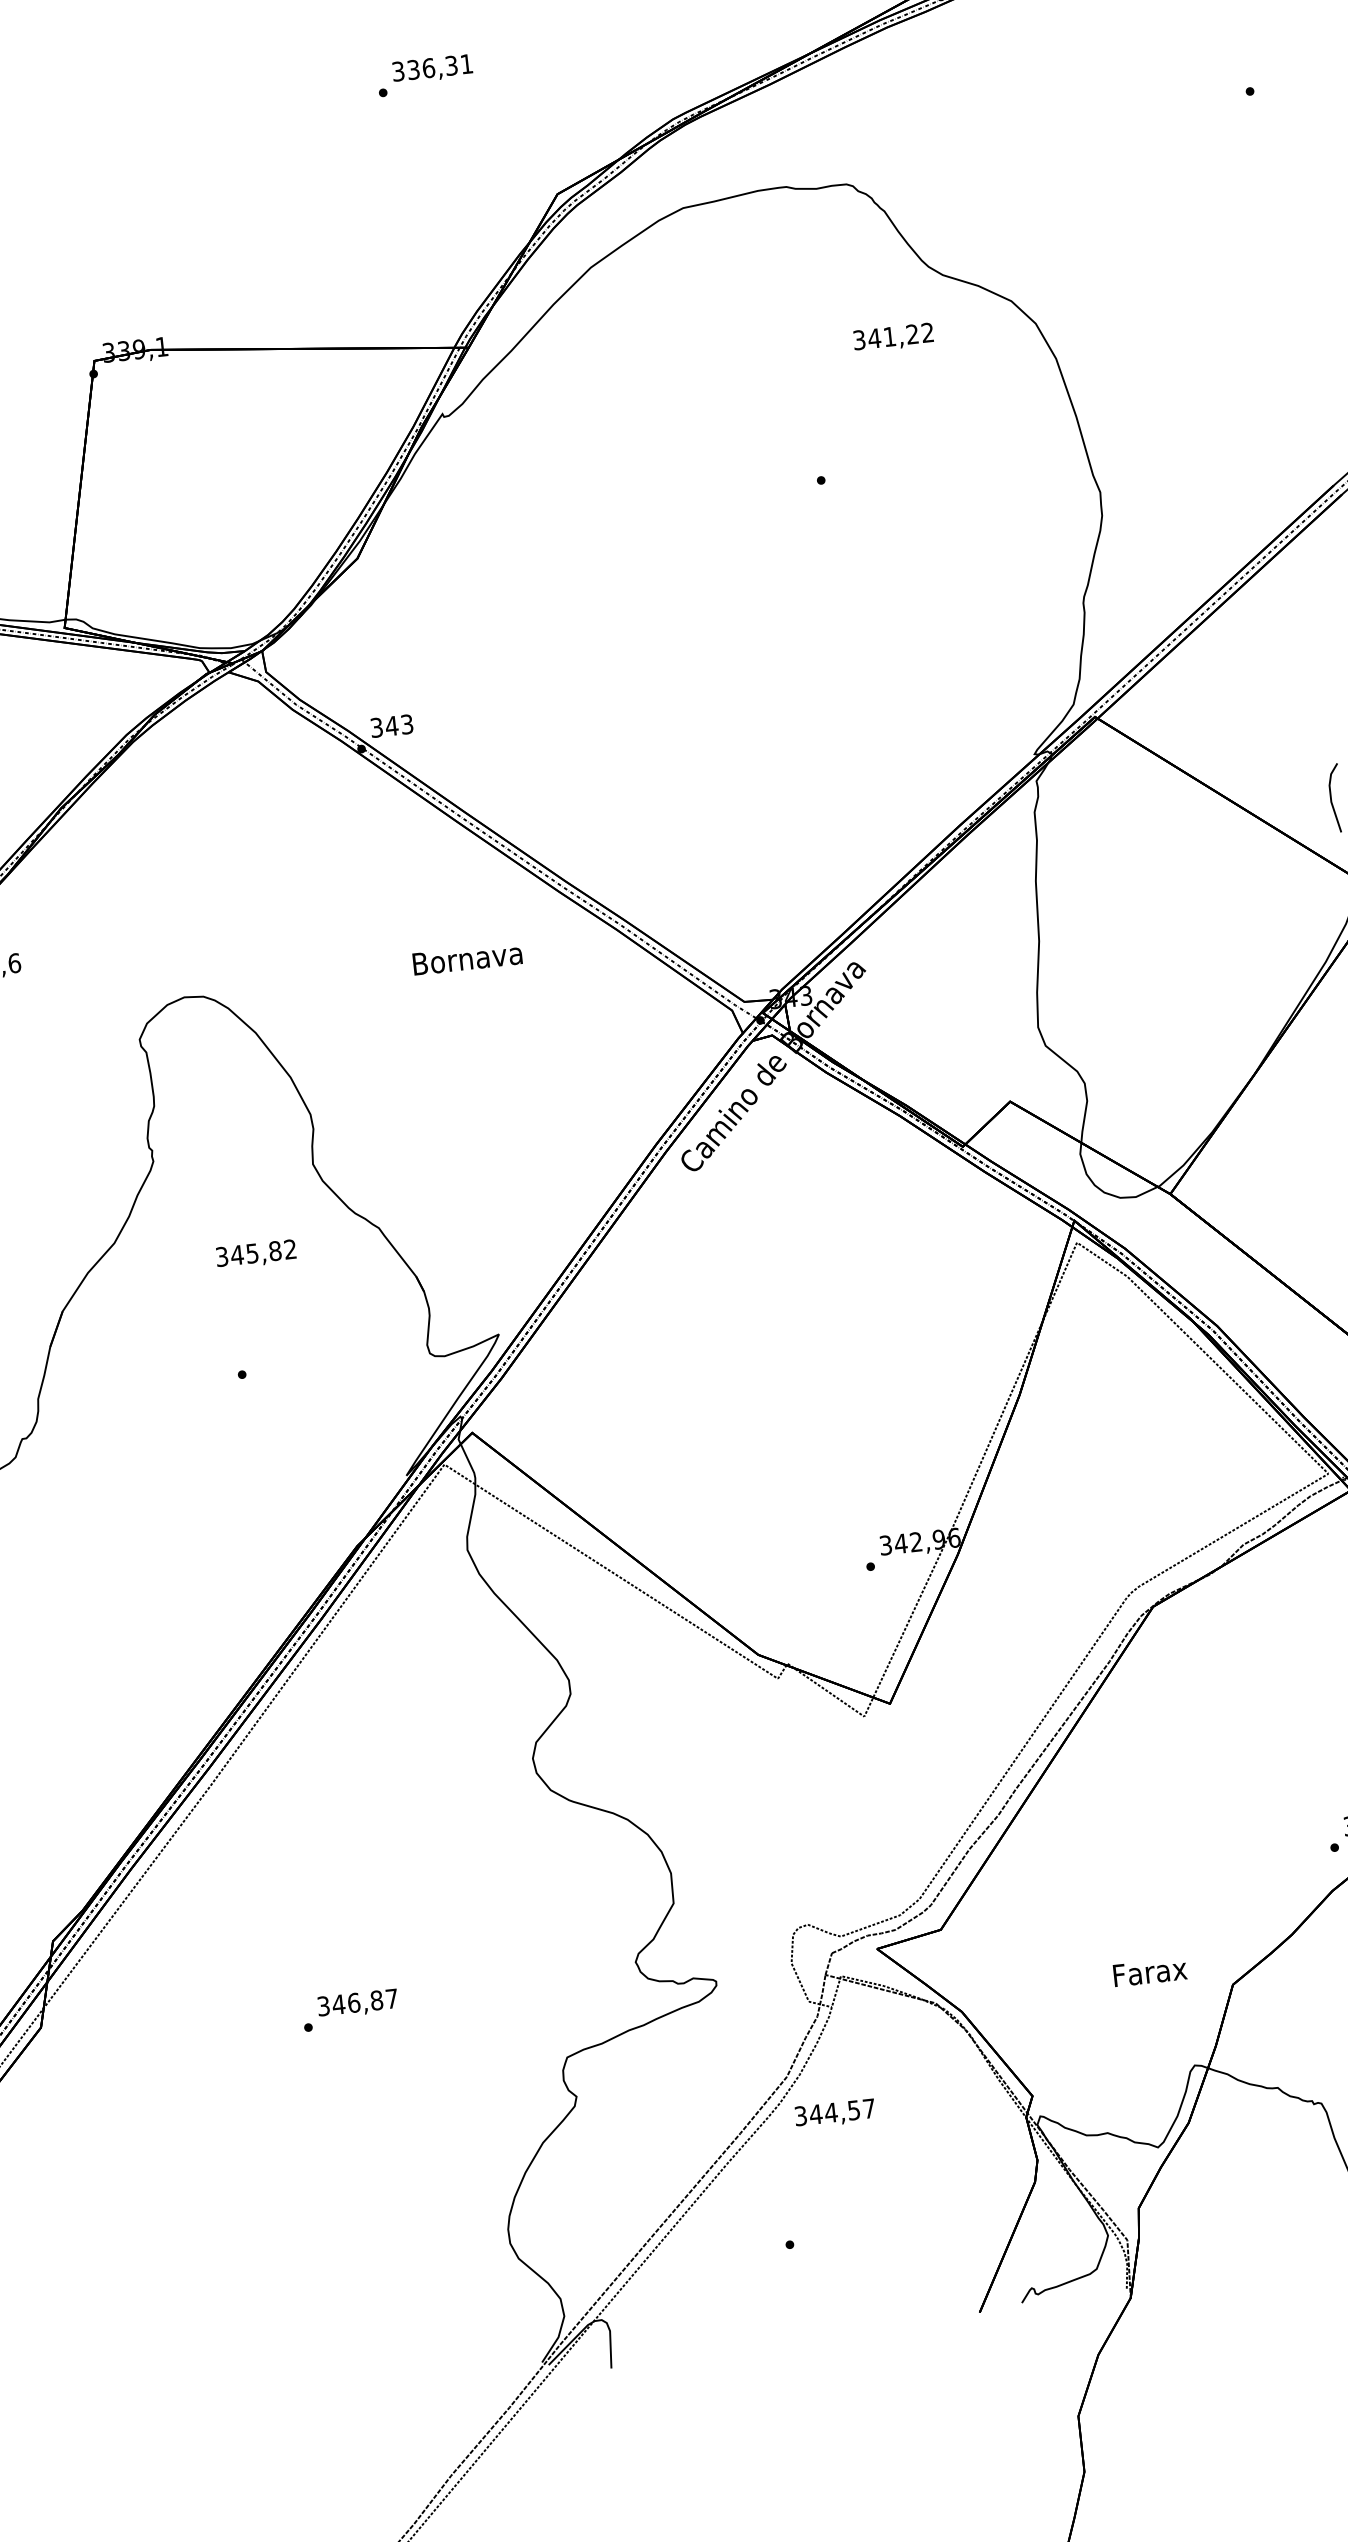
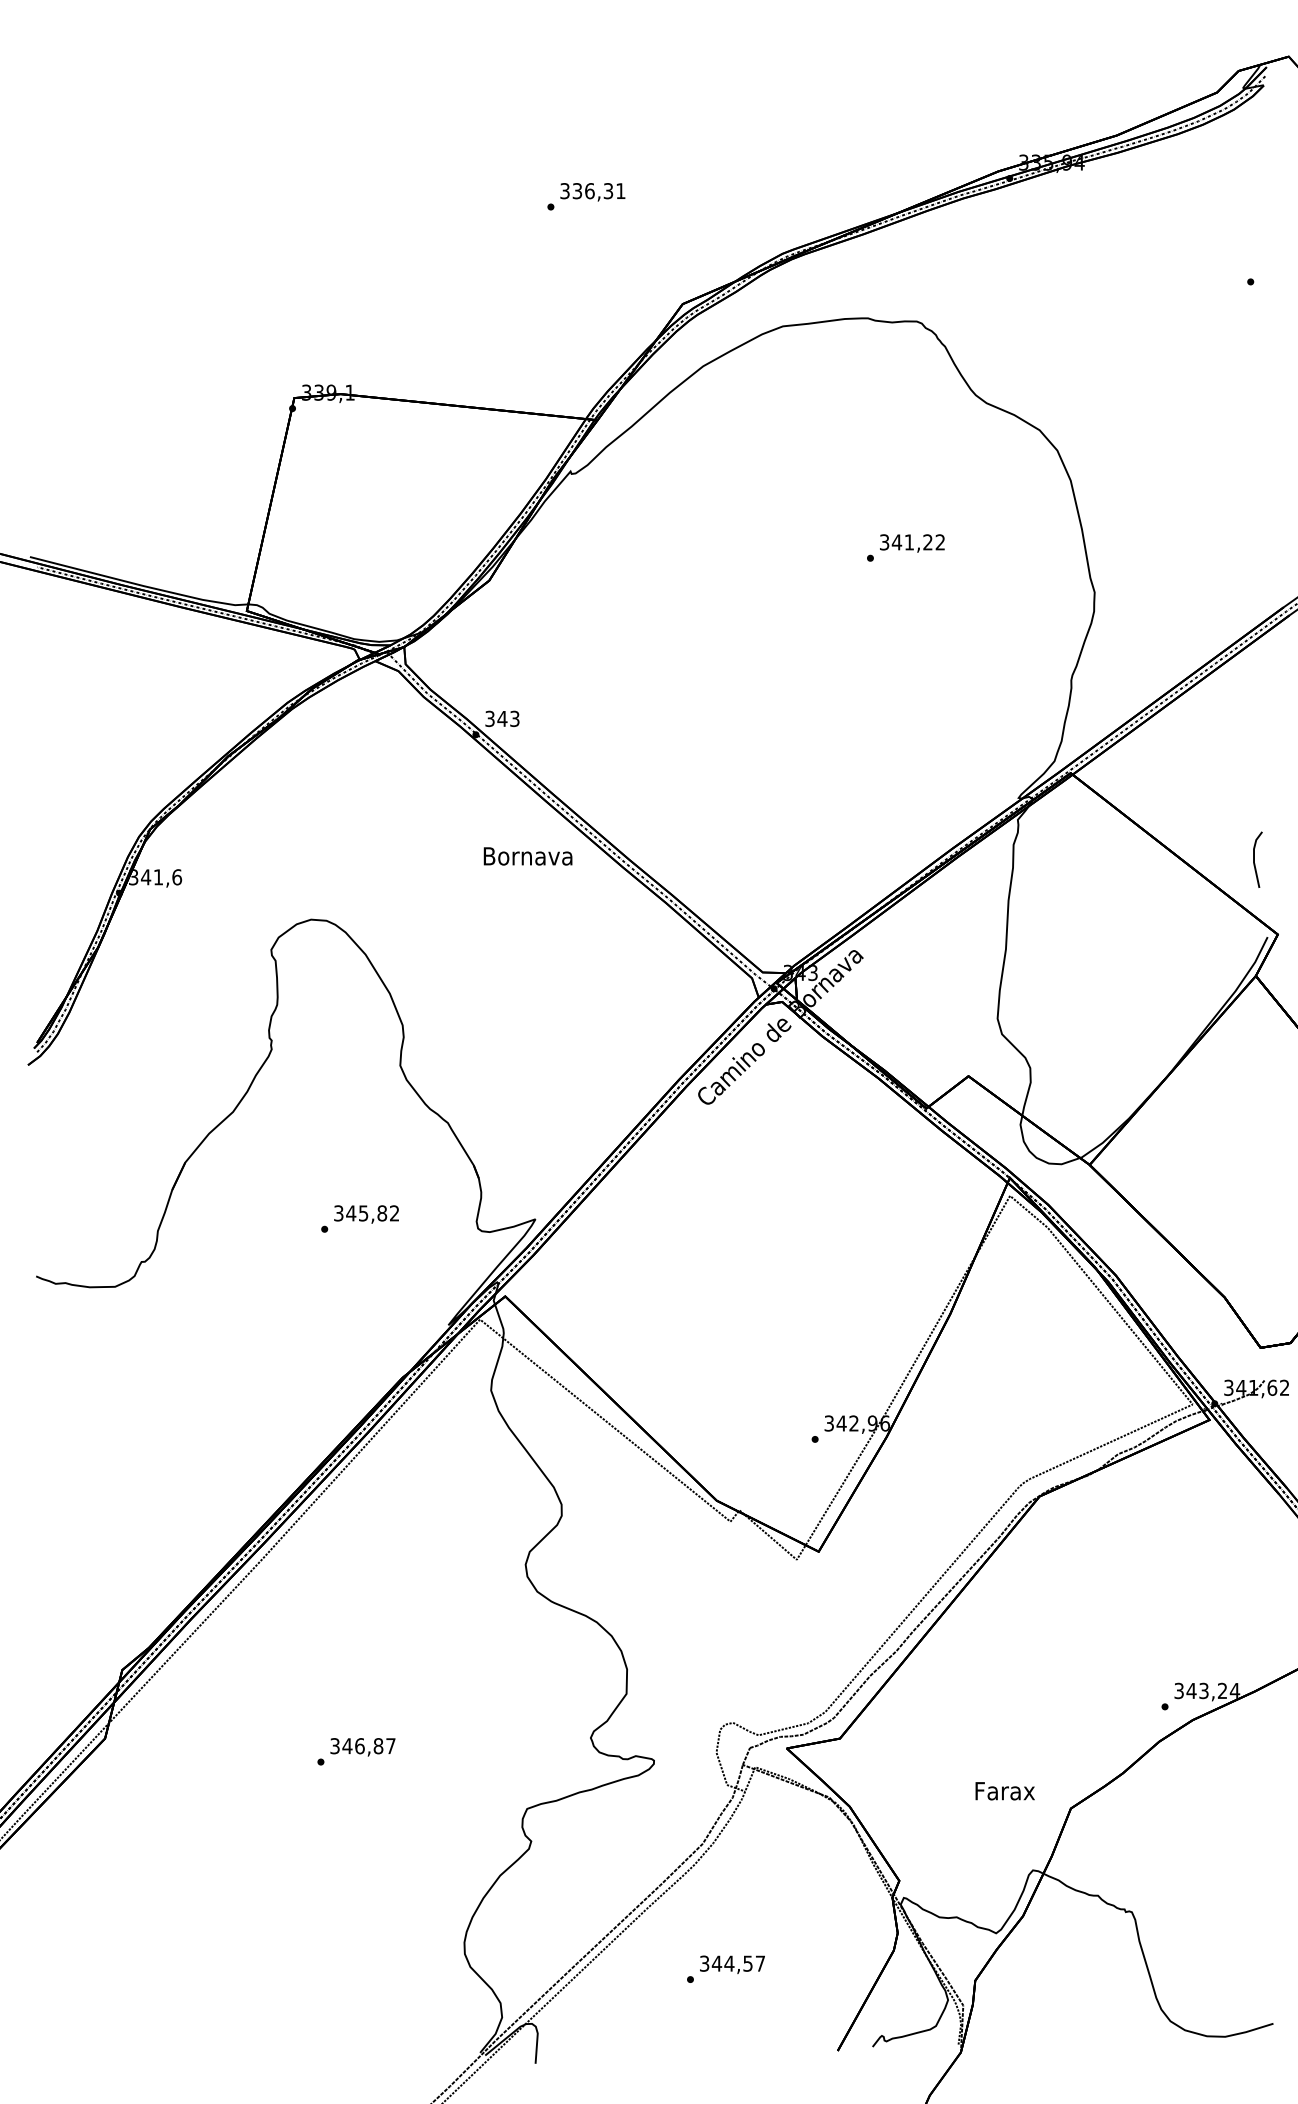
text: (893, 337) -> (912, 543), moved
text: (466, 959) -> (527, 856), moved
text: (256, 1254) -> (366, 1214), moved
text: (835, 2113) -> (732, 1964), moved

